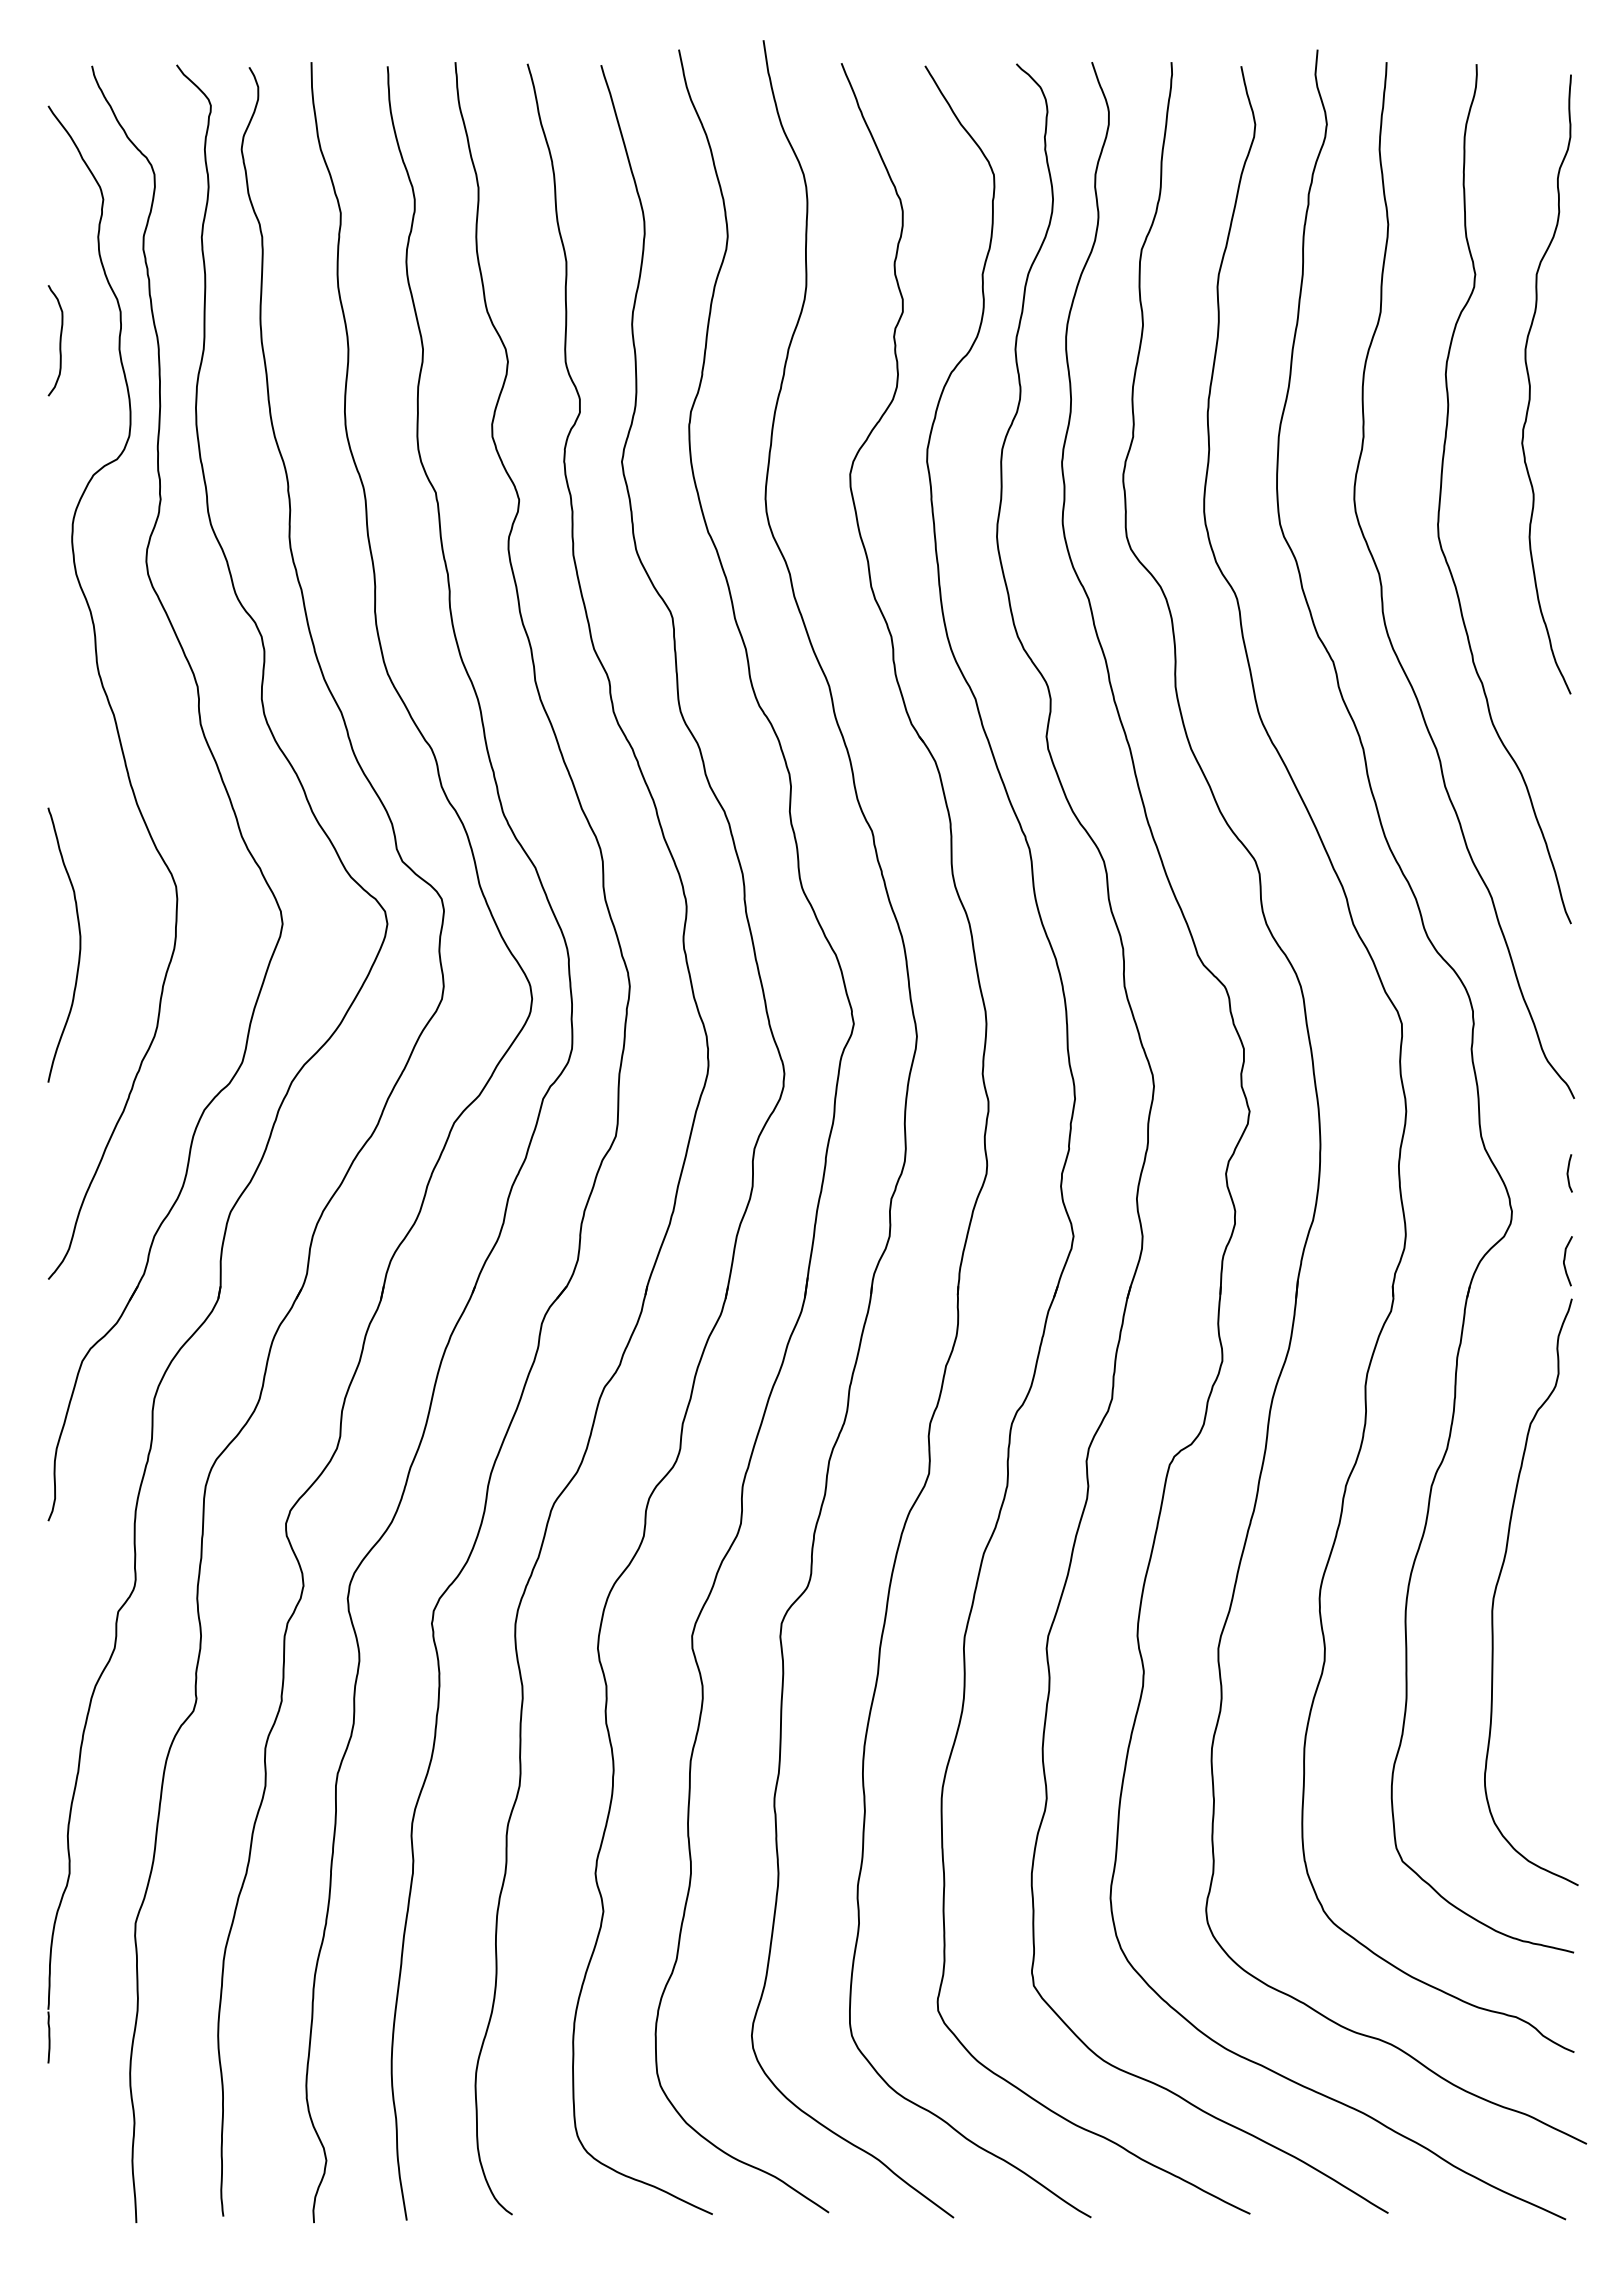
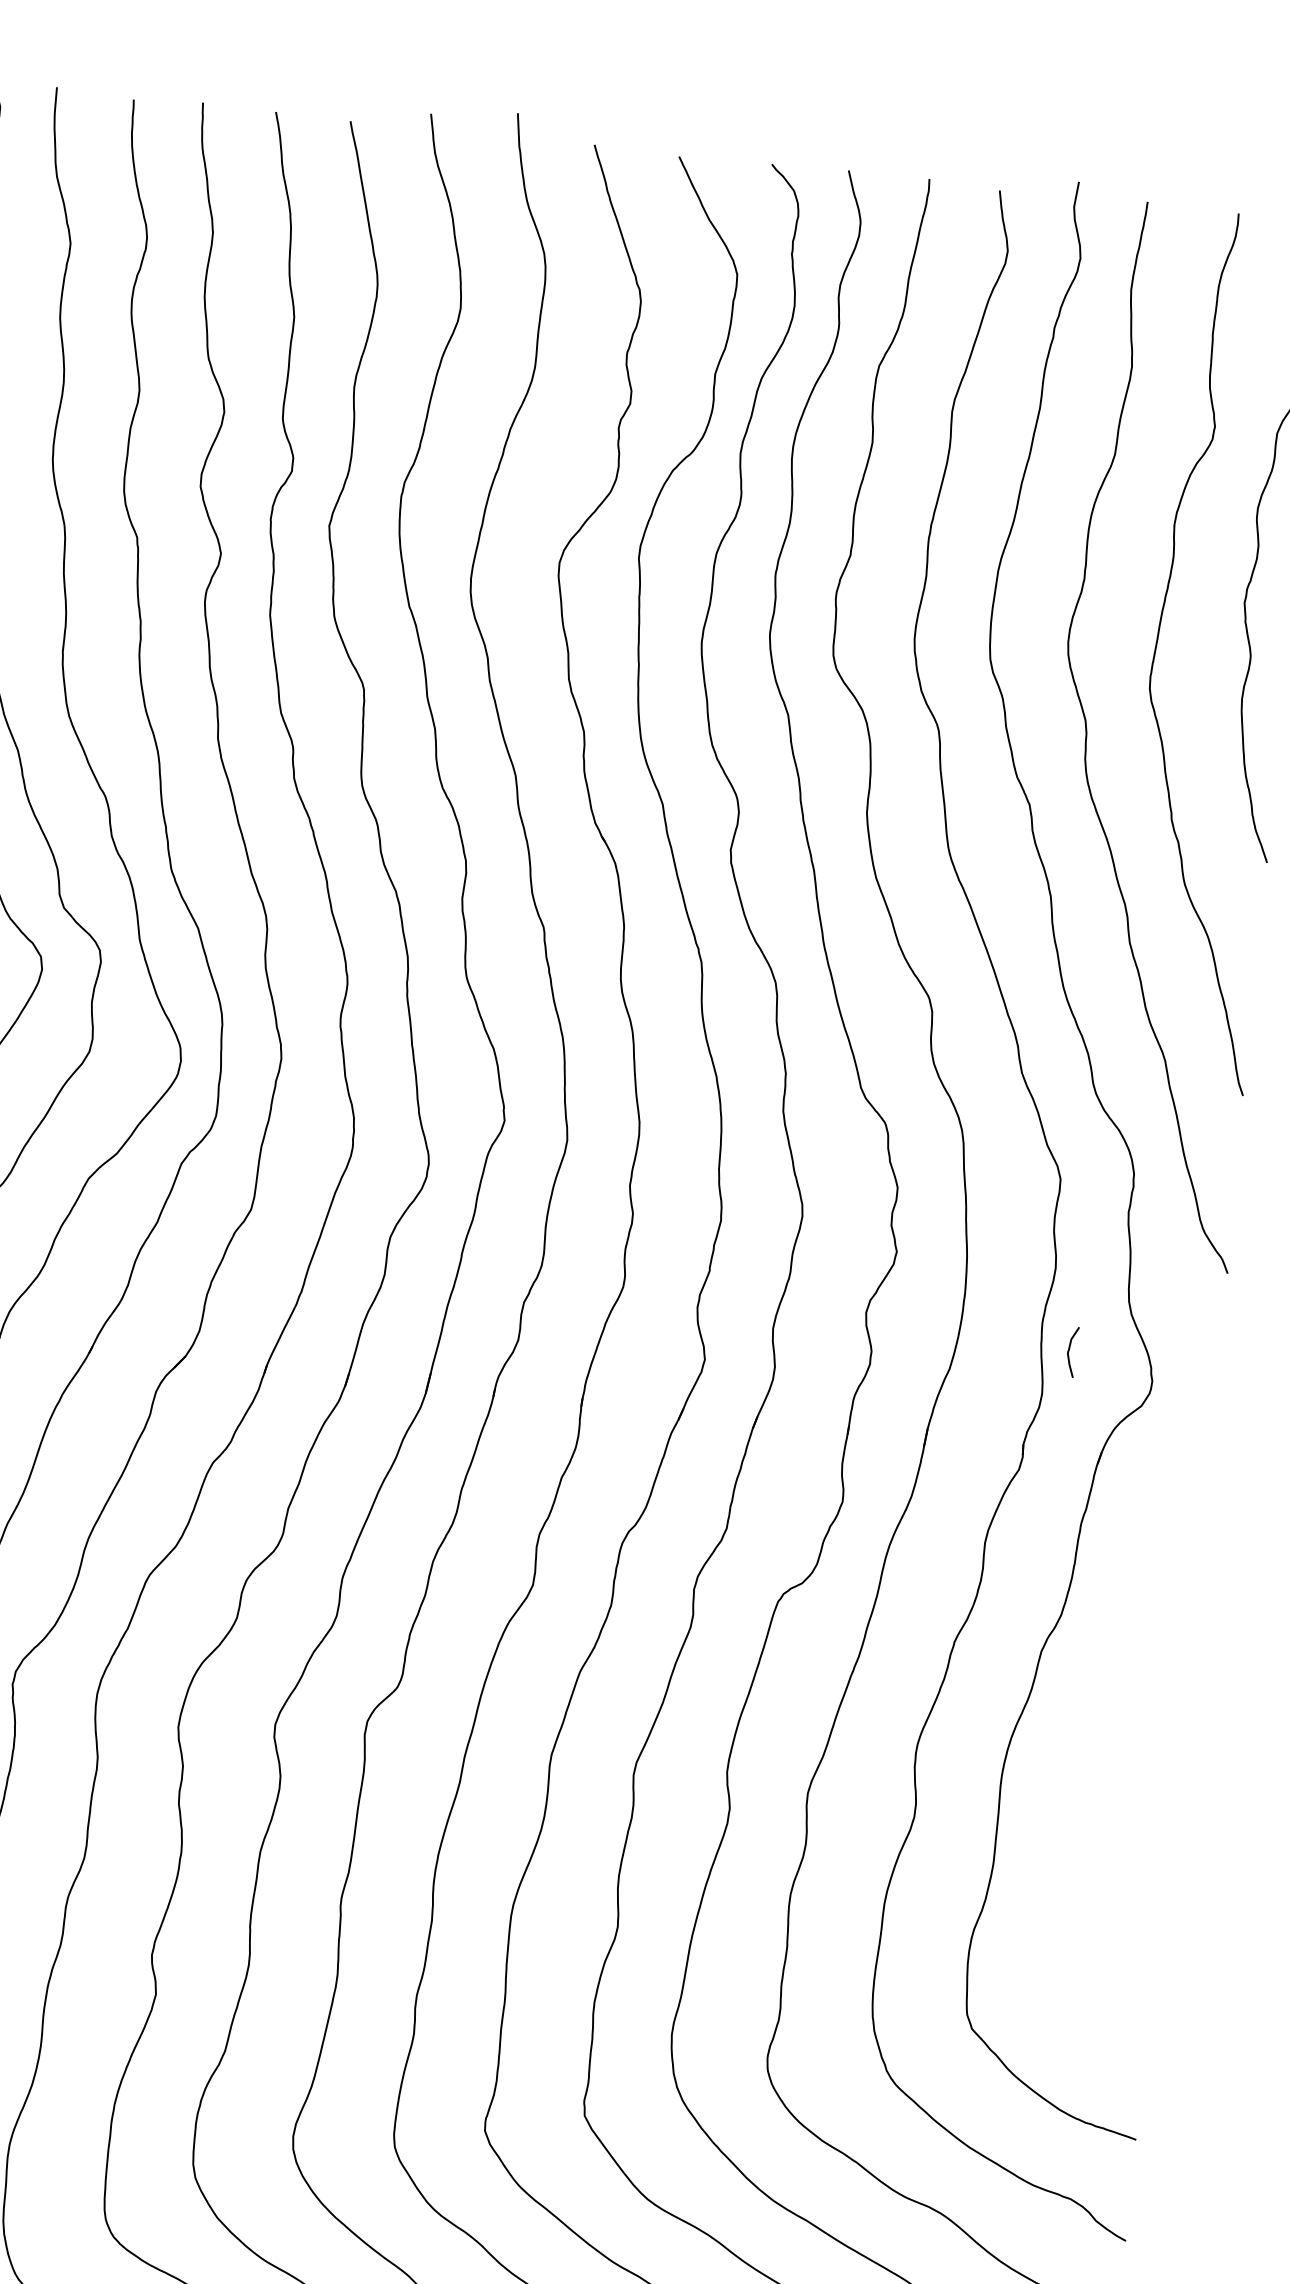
line: (1568, 1173) -> (1213, 1348), removed
curve: (1565, 1260) -> (1069, 1351), moved
curve: (1499, 1580) -> (1100, 1754), removed

